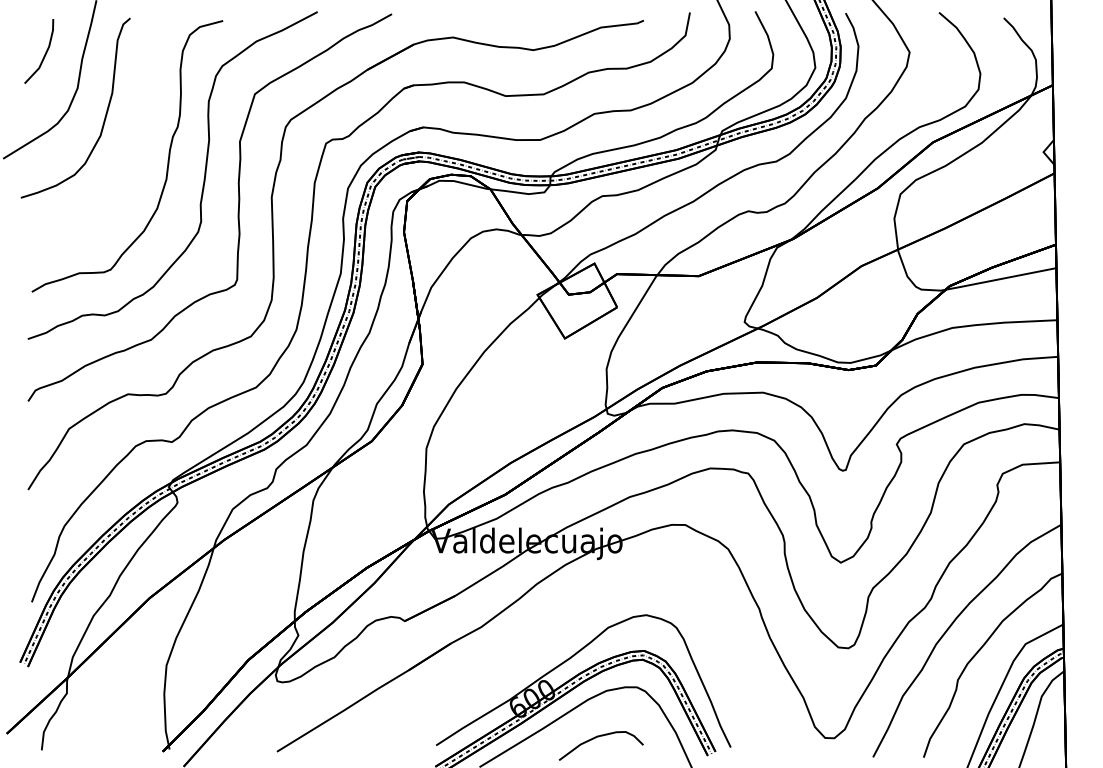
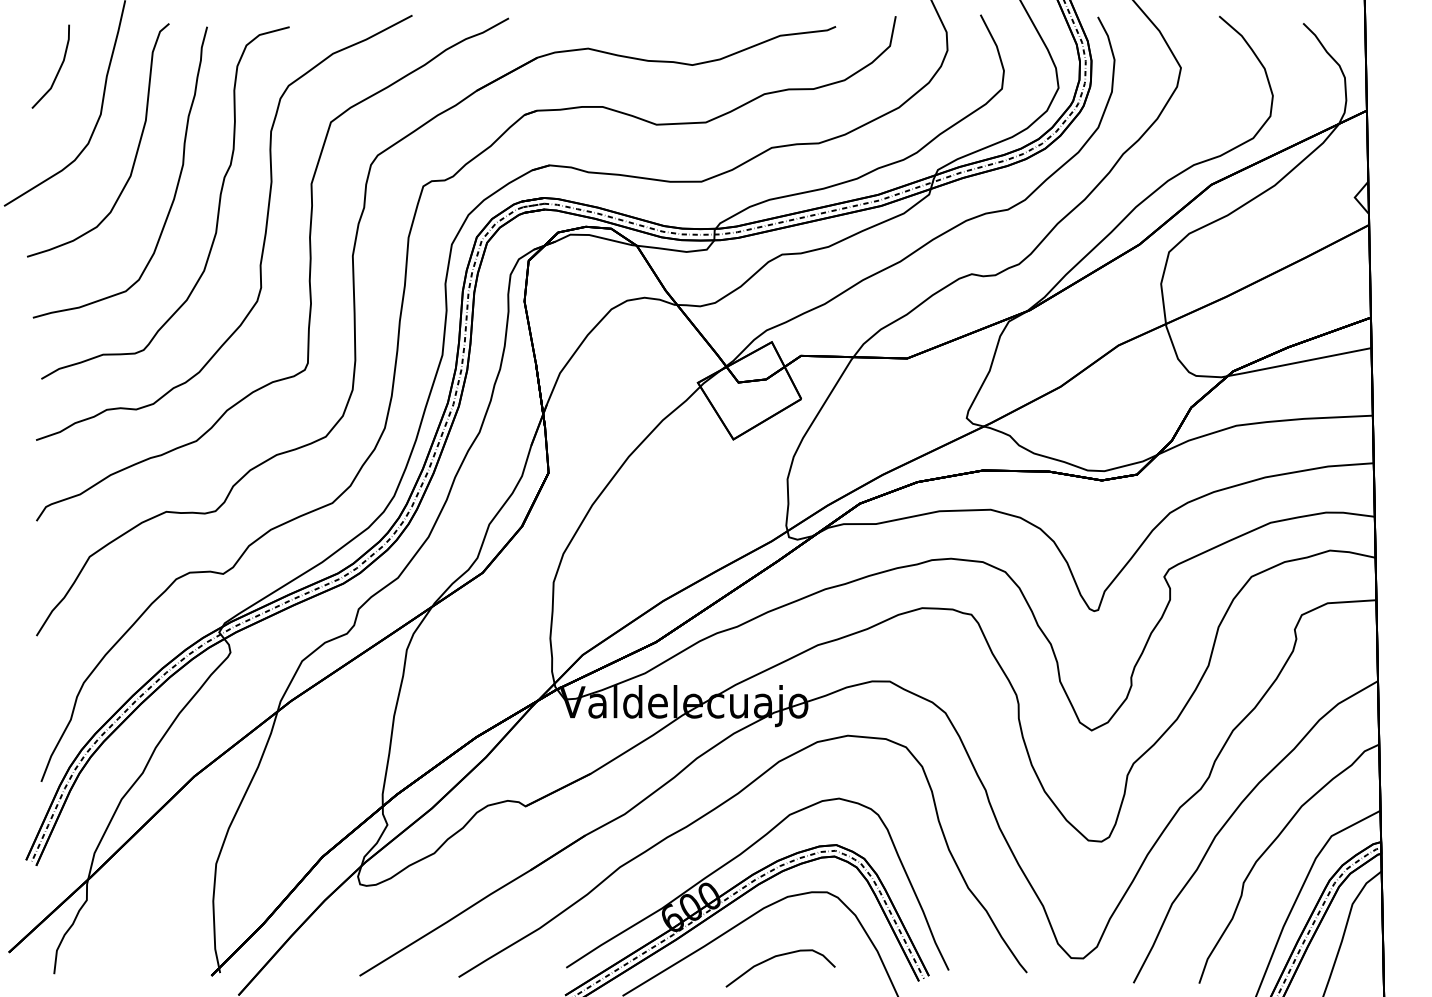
curve: (135, 143) -> (175, 186), added
curve: (550, 624) -> (714, 810), added

